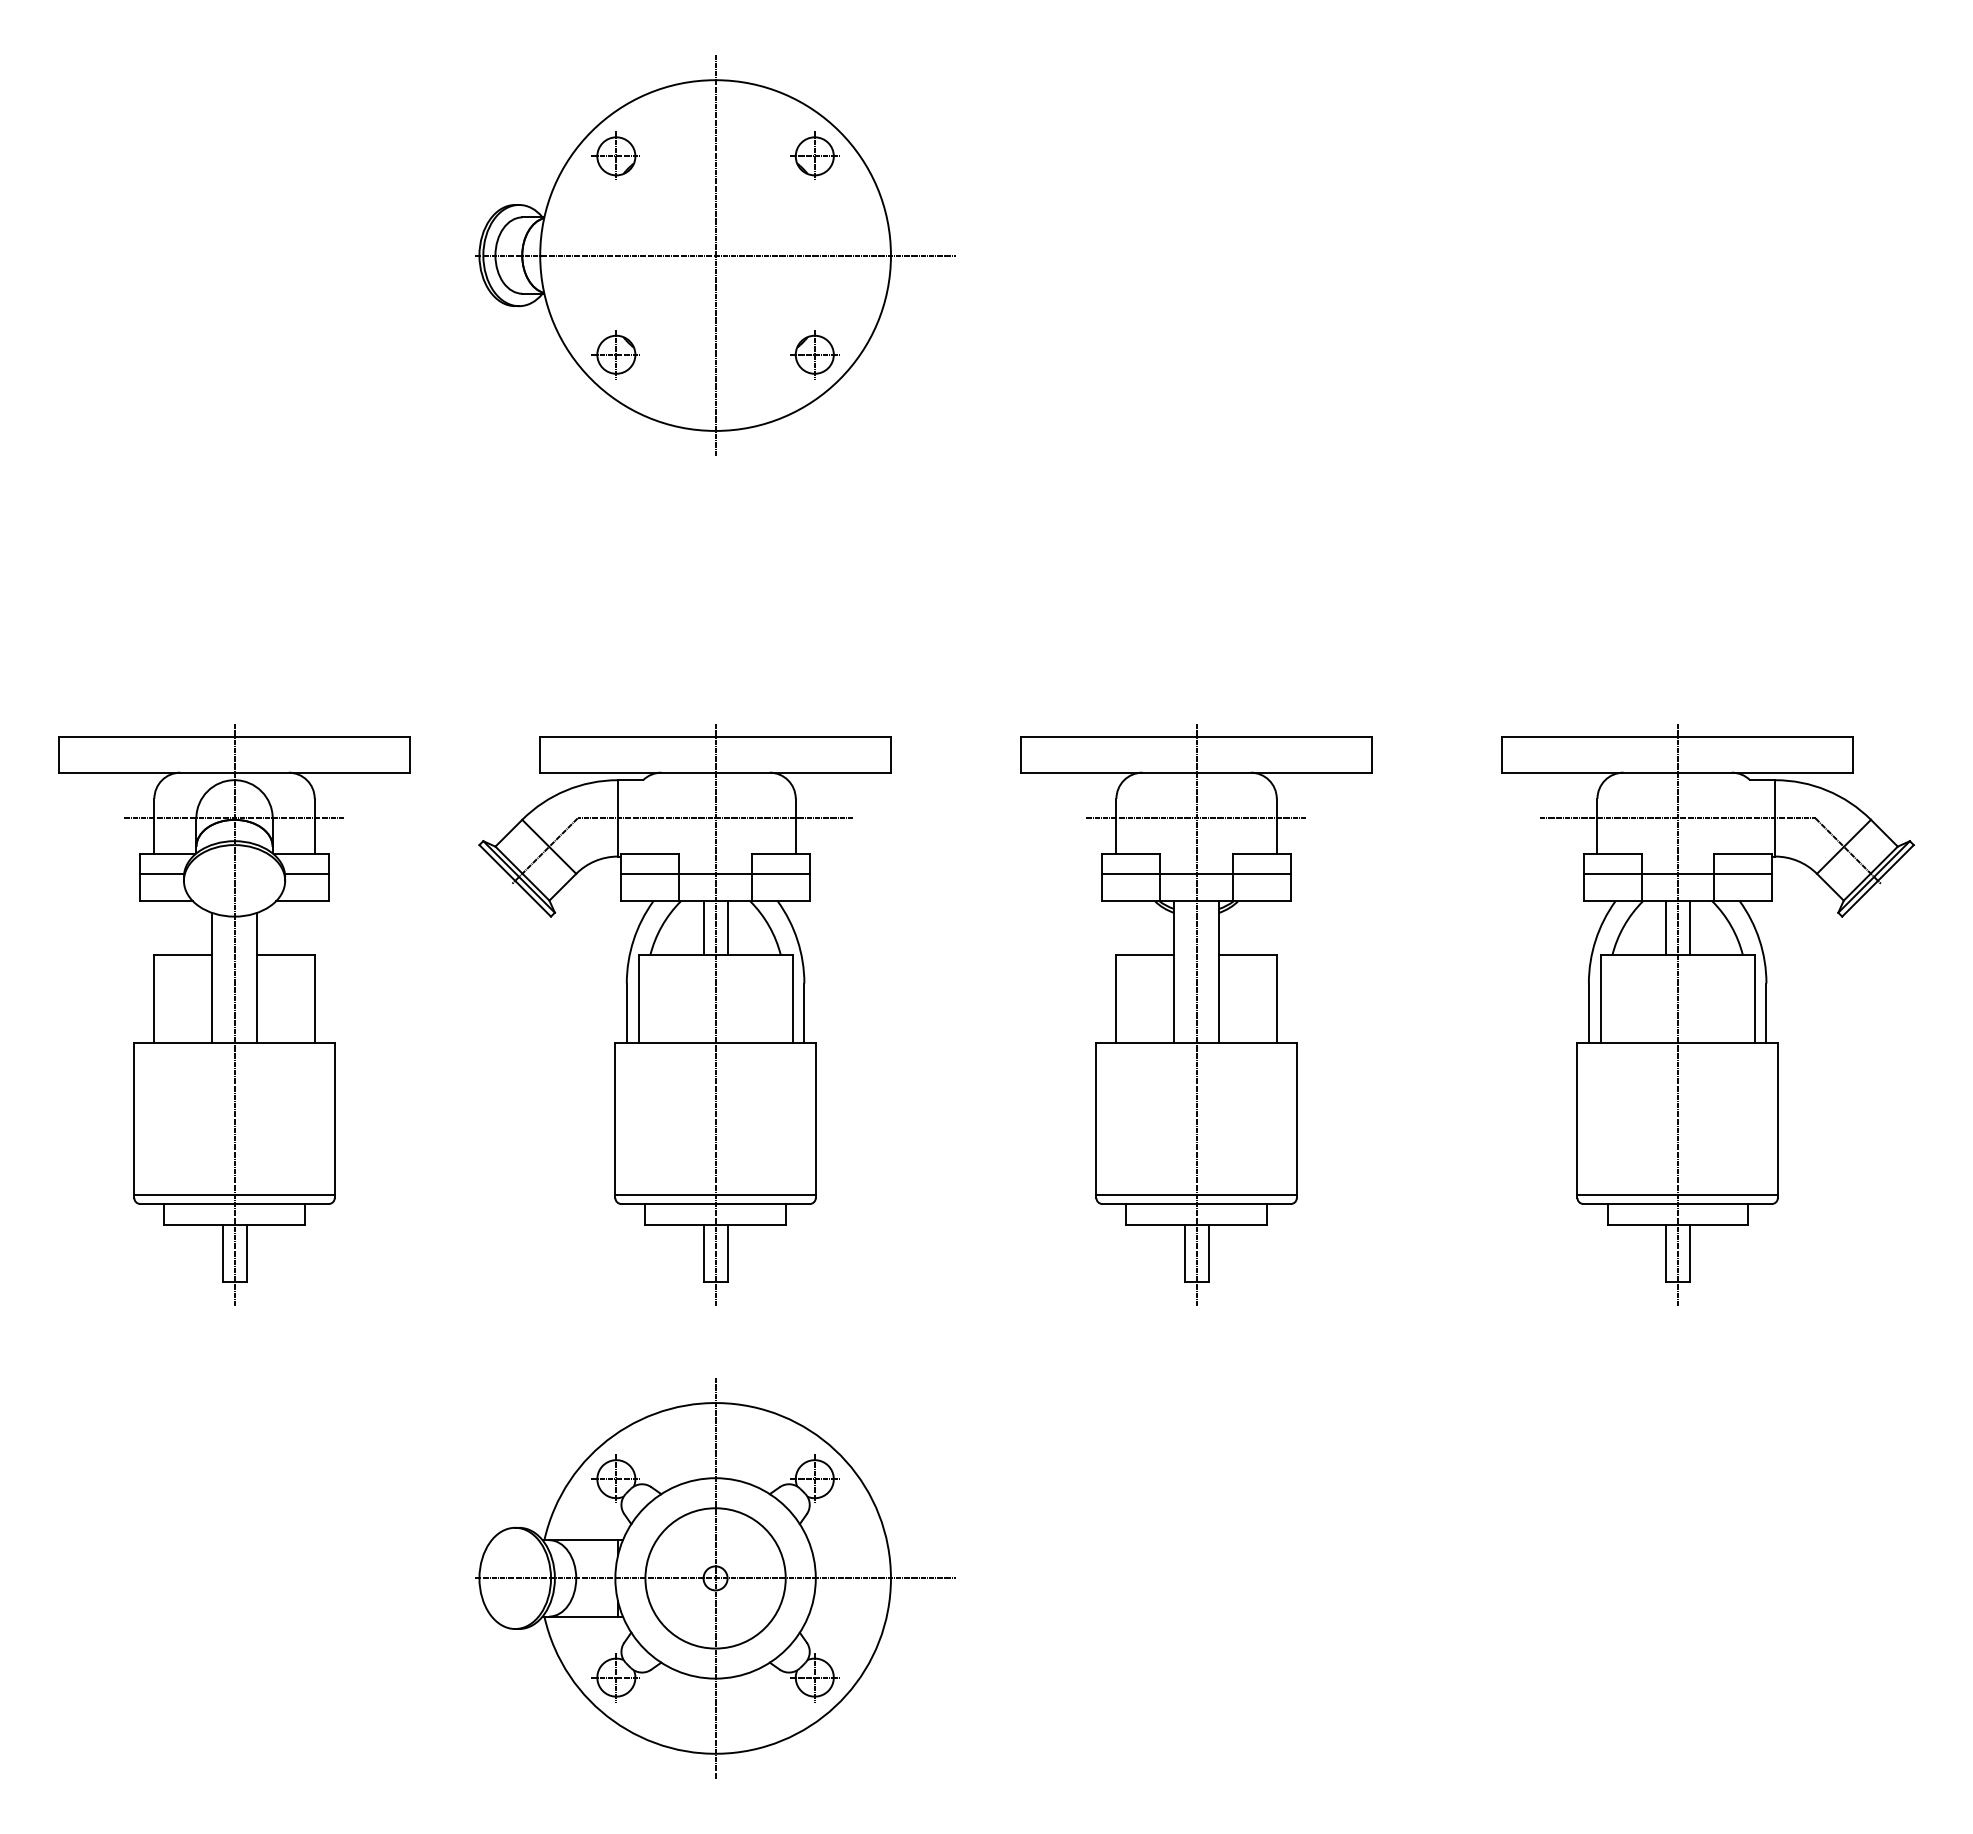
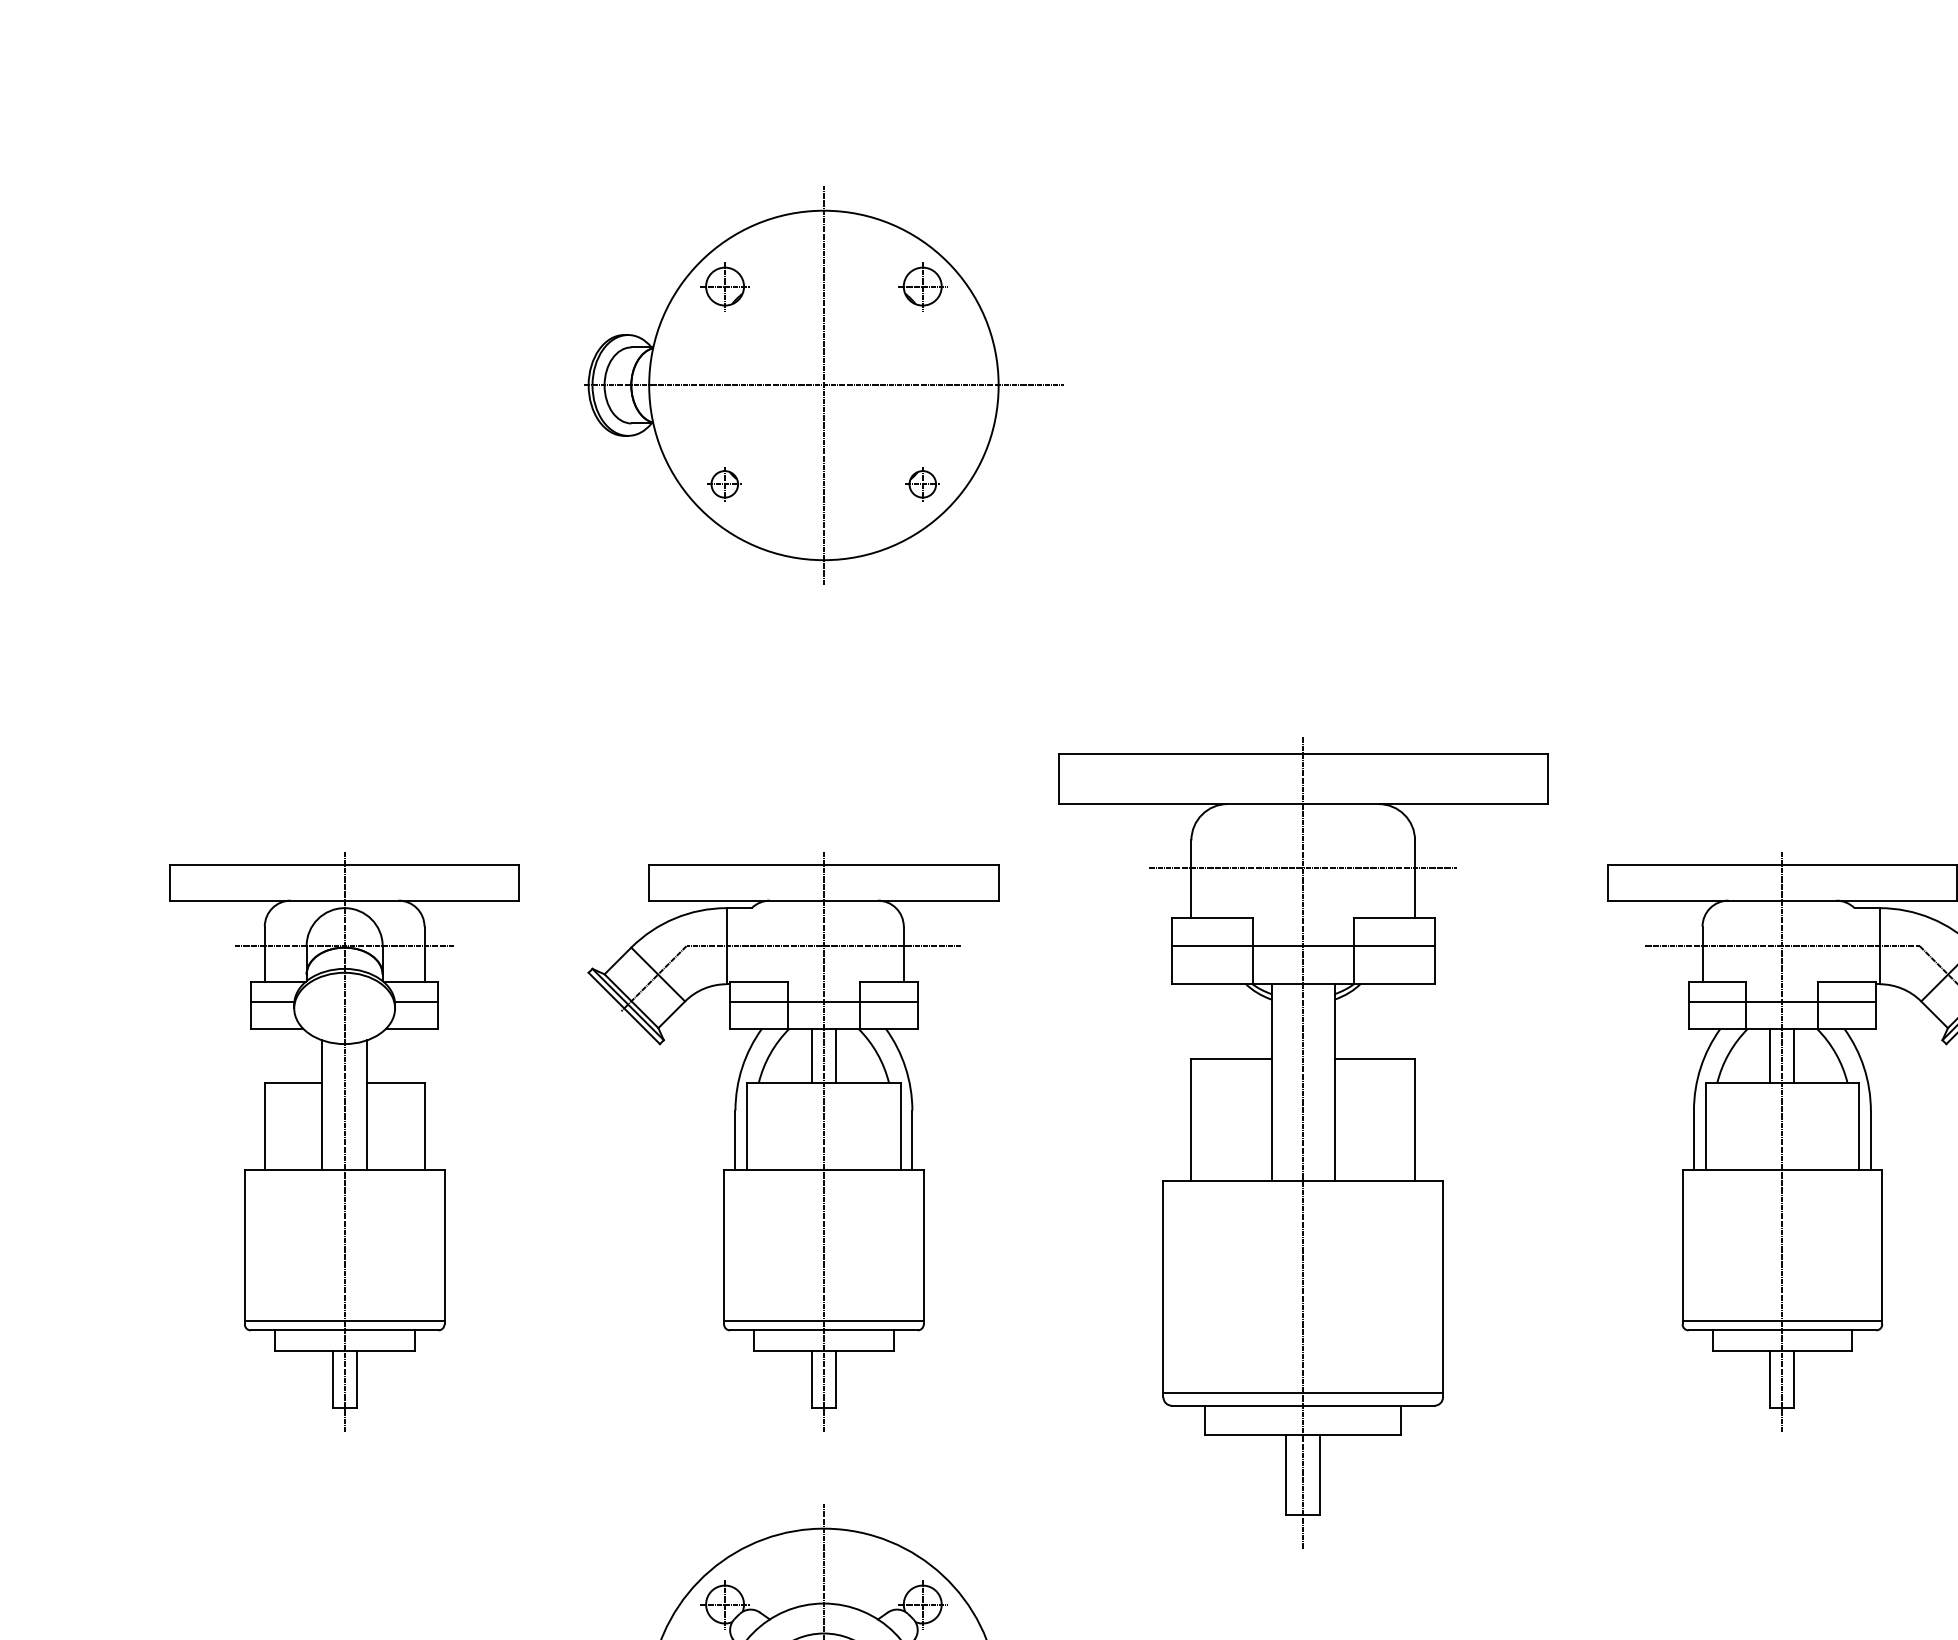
part: (615, 354) -> (724, 484), size x0.7
part: (814, 354) -> (922, 484), size x0.7
part: (1196, 1014) -> (1303, 1141), size x1.4

